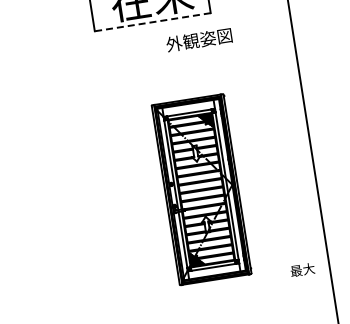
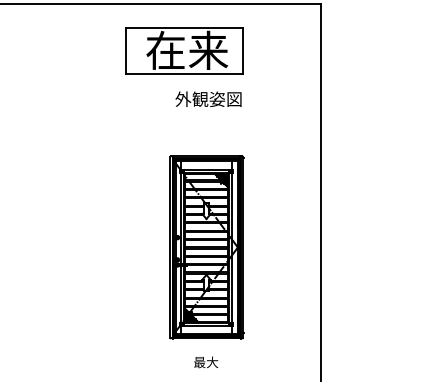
line: (152, 22) -> (184, 74), dashed -> solid
text: (199, 39) -> (208, 98), moved
text: (303, 269) -> (206, 362), moved

